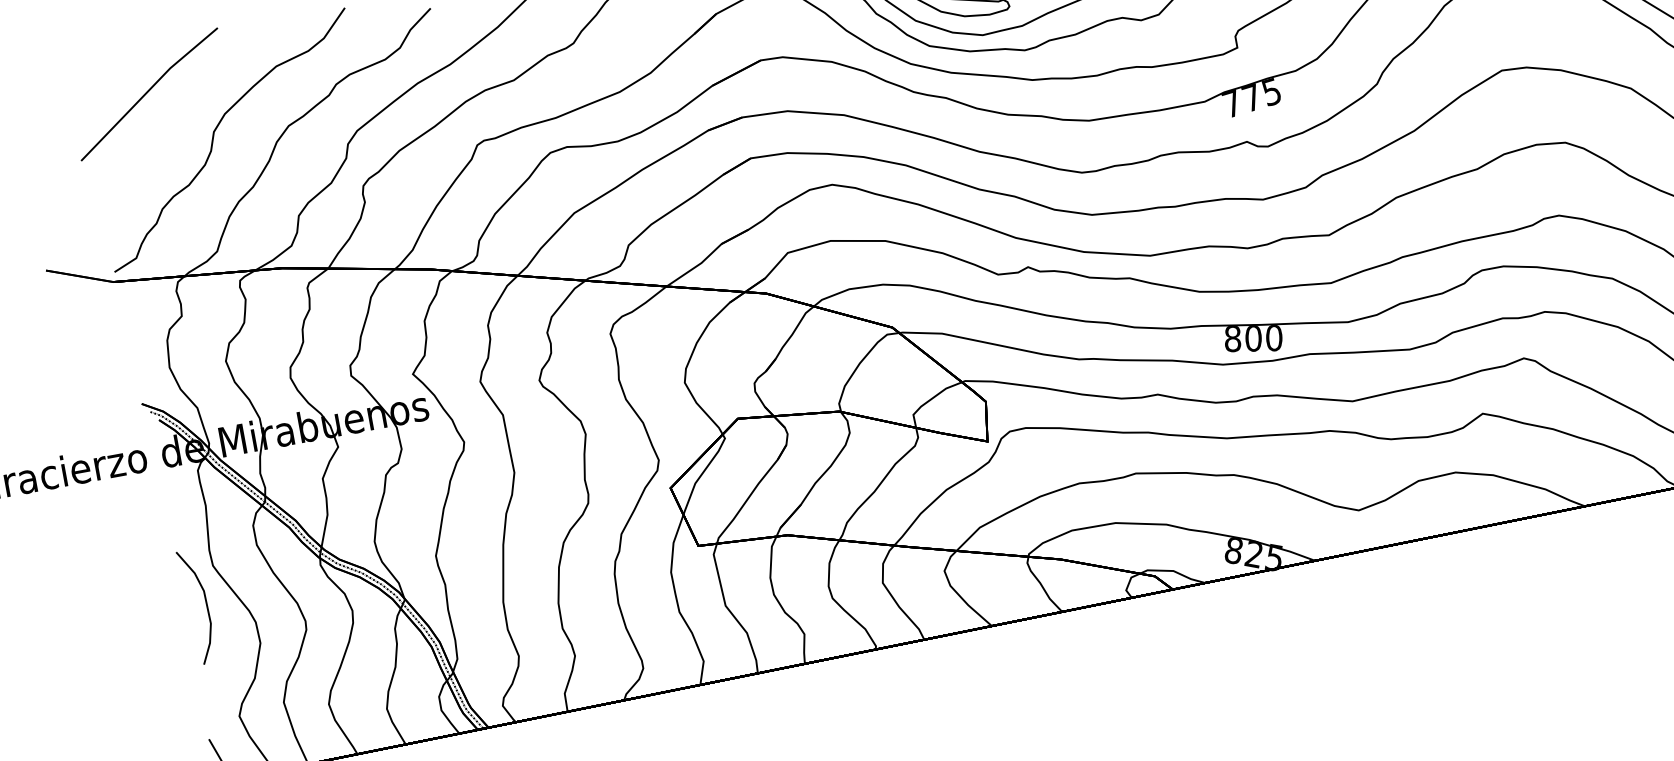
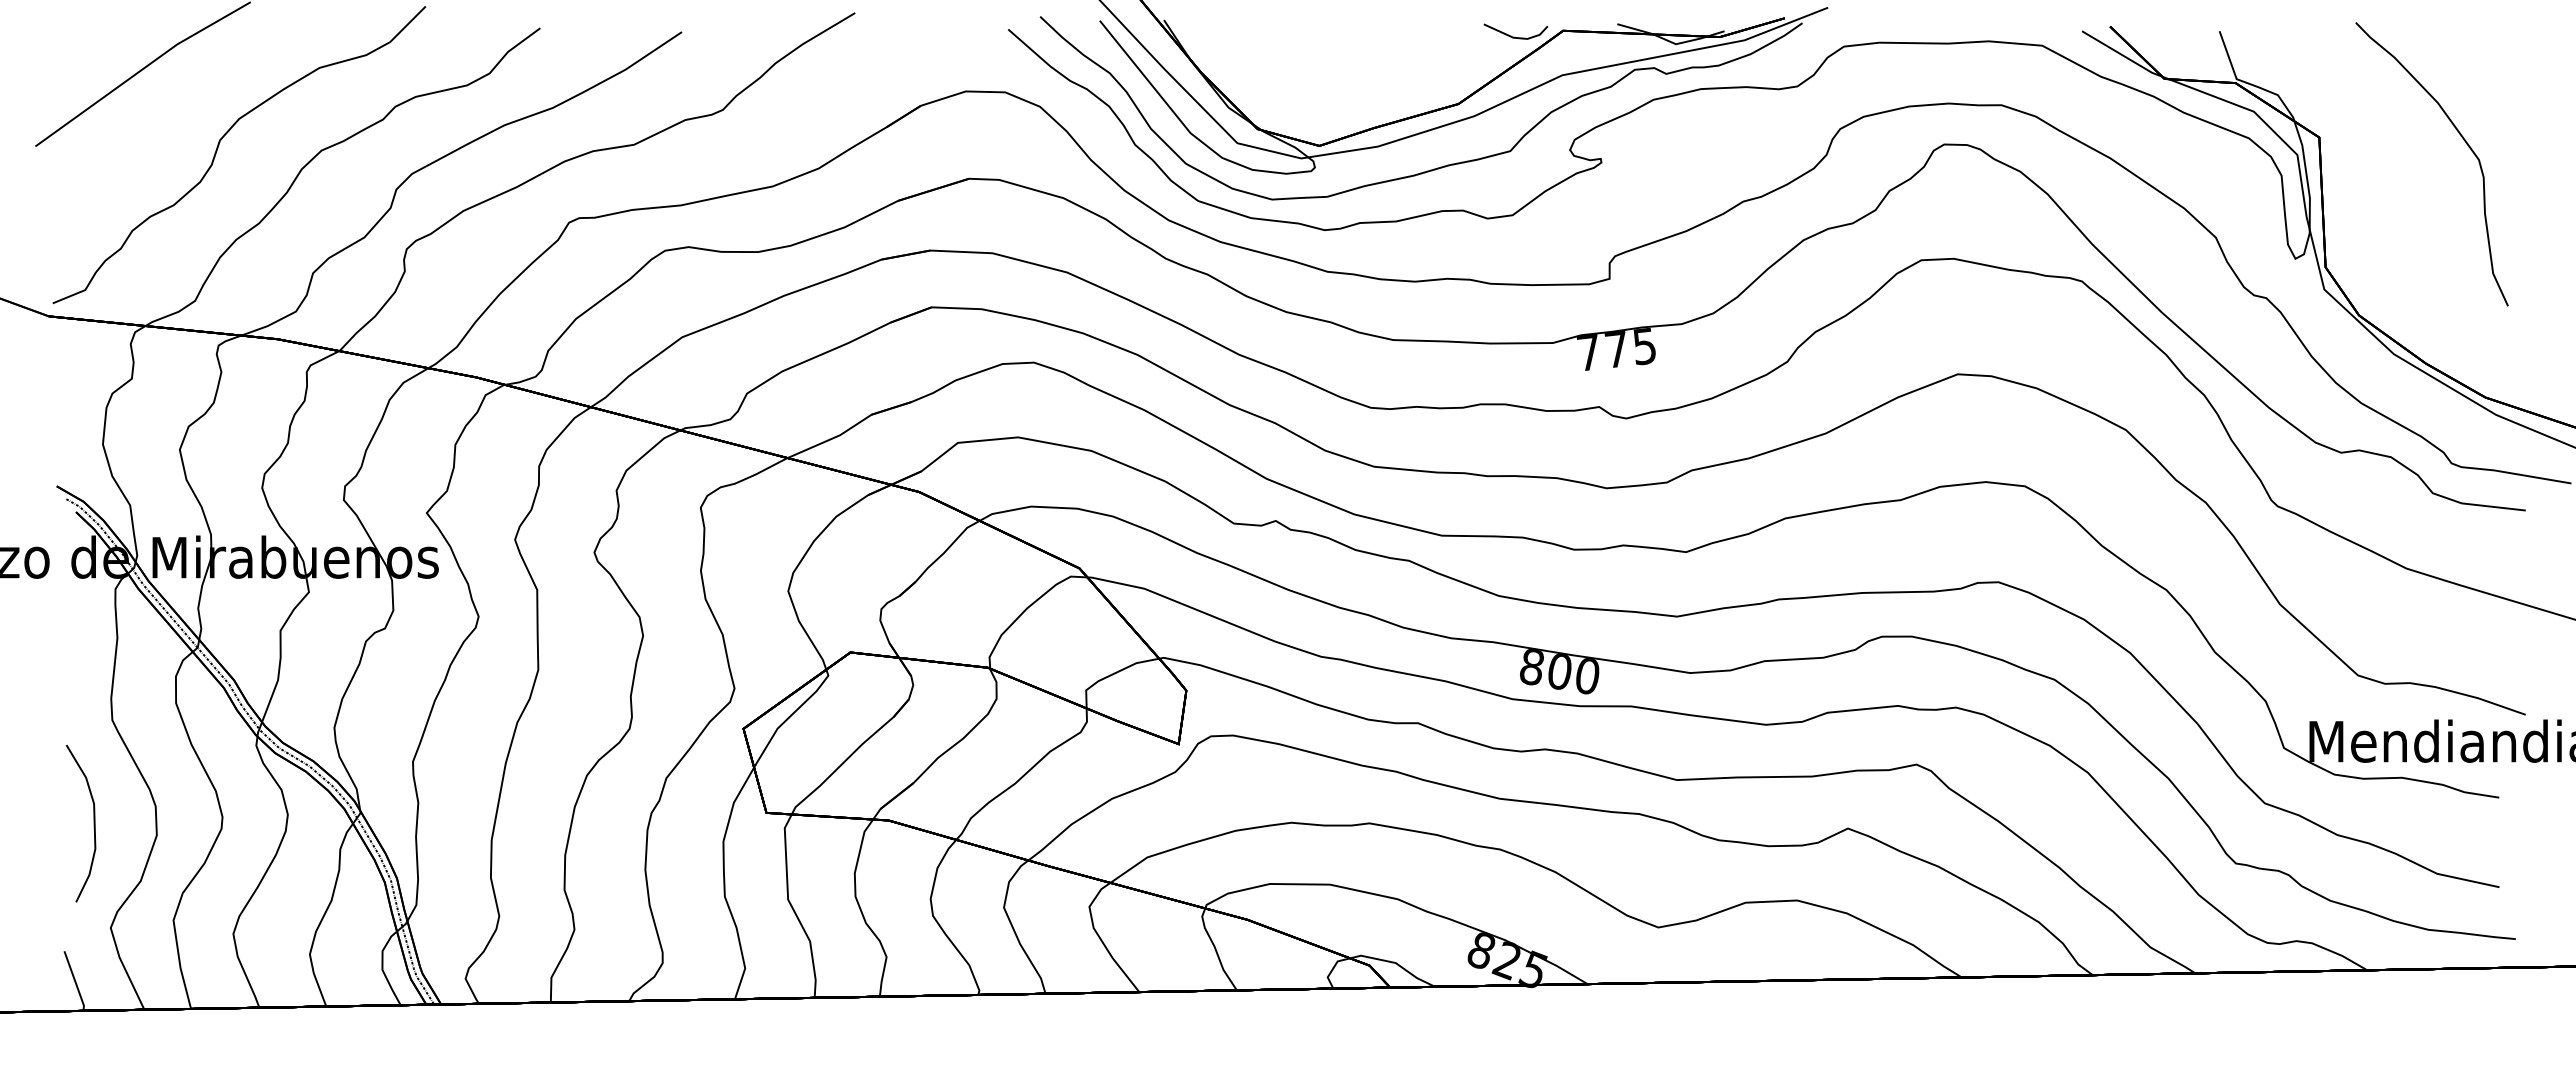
curve: (206, 605) -> (93, 823), moved

